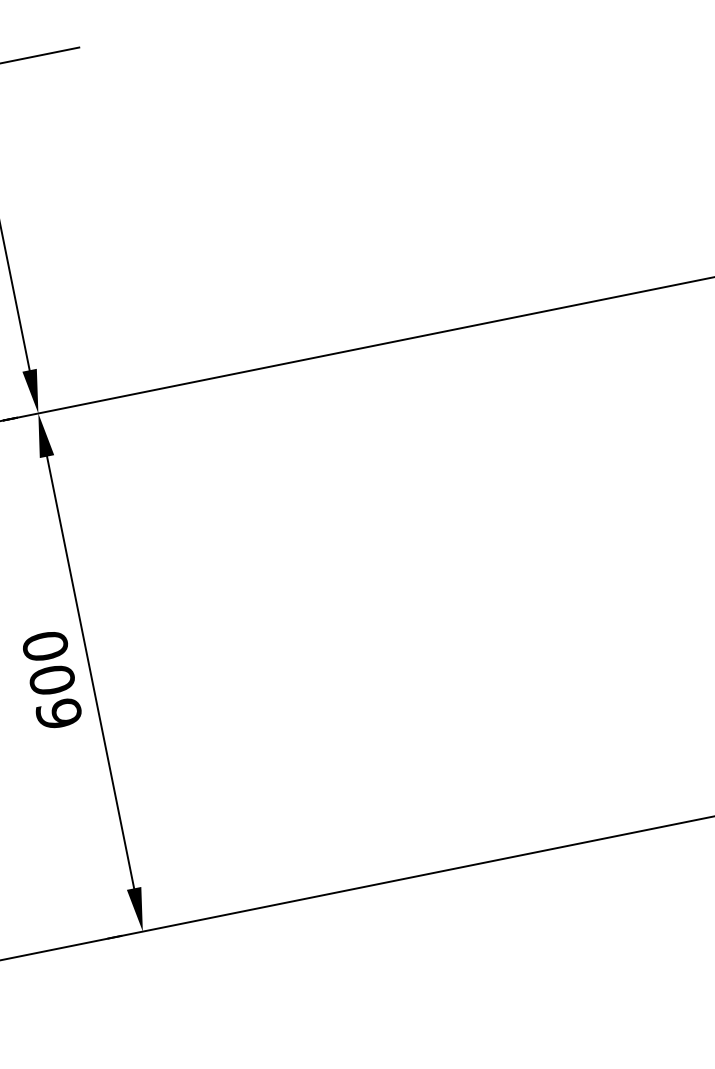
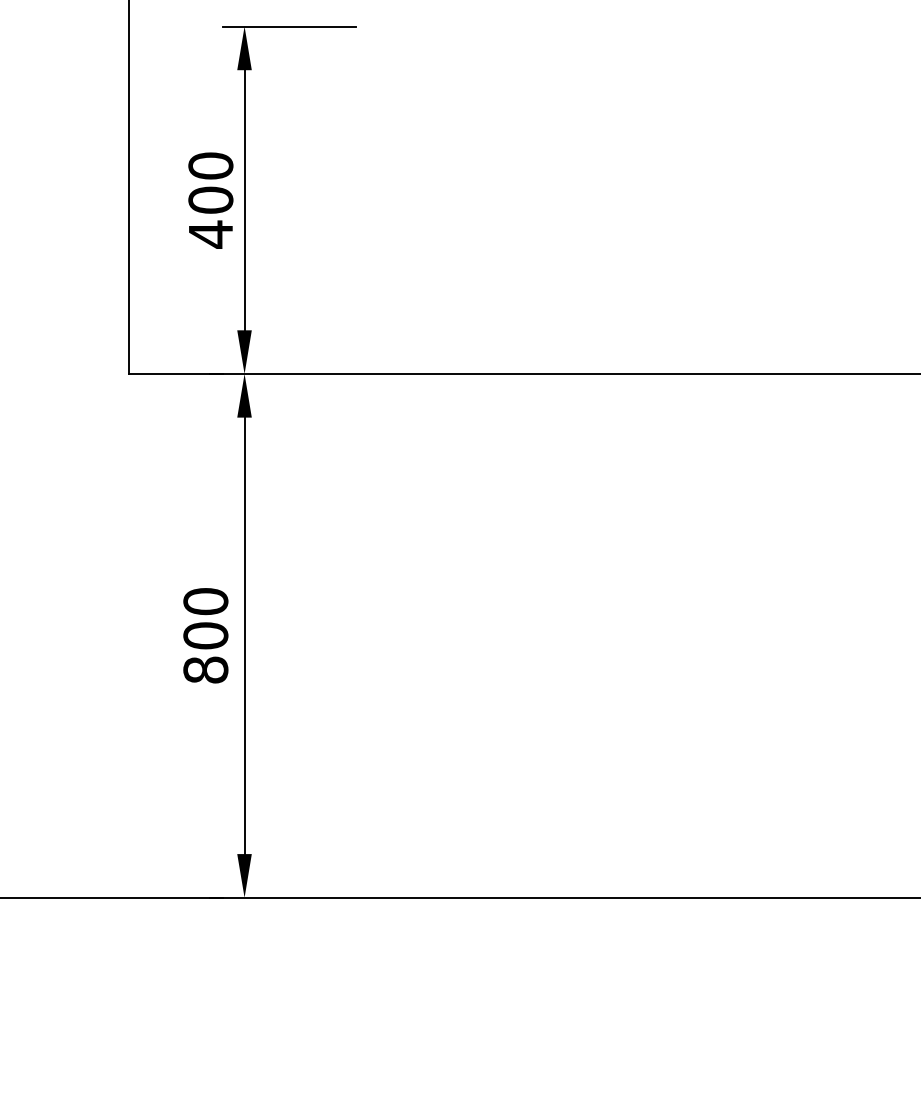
text: (58, 713) -> (205, 669), 600 -> 800

